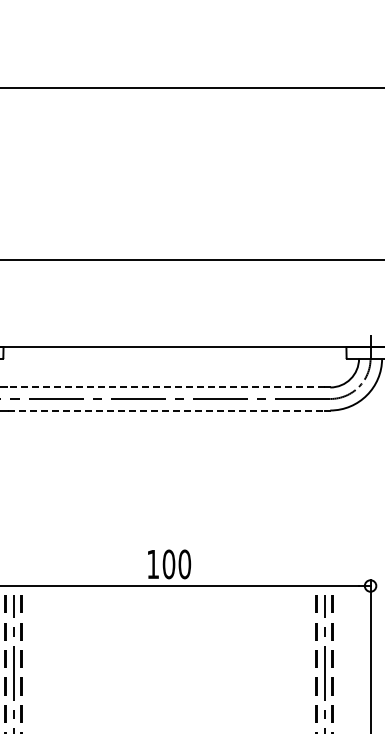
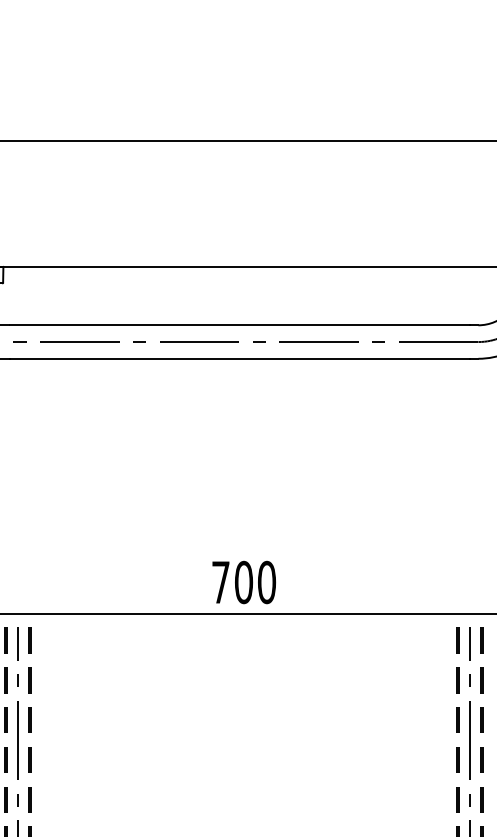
line: (165, 387) -> (238, 325), dashed -> solid
line: (166, 410) -> (240, 358), dashed -> solid
text: (152, 564) -> (219, 582), 100 -> 700

